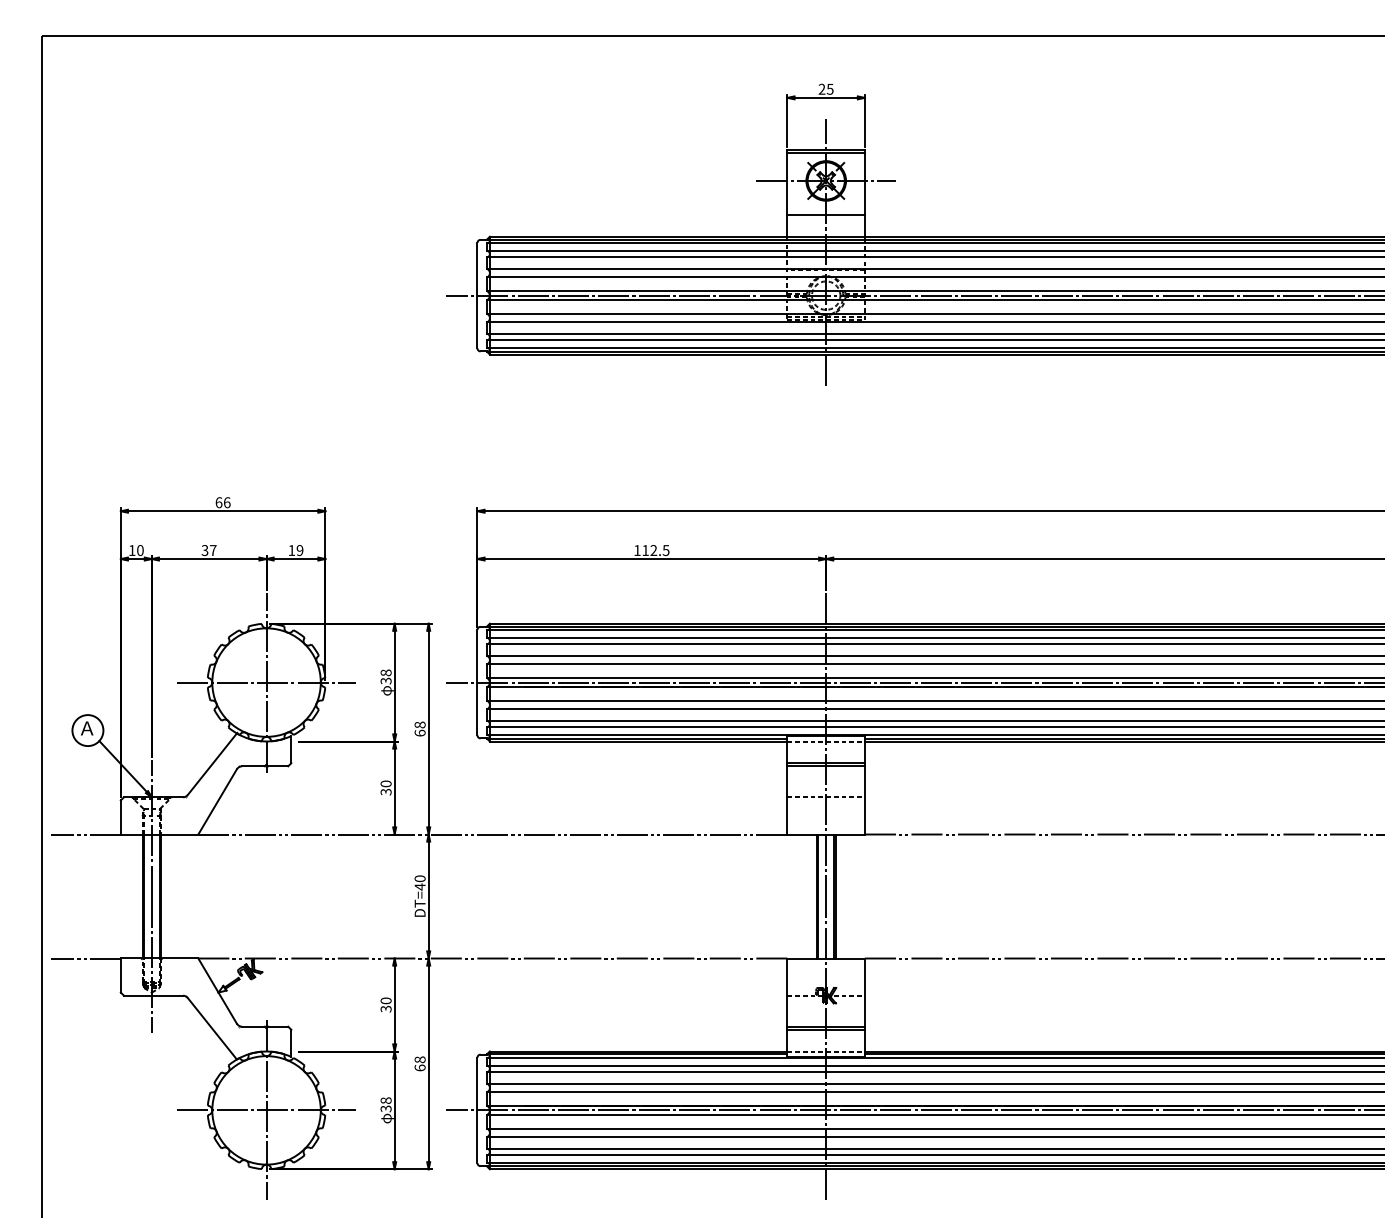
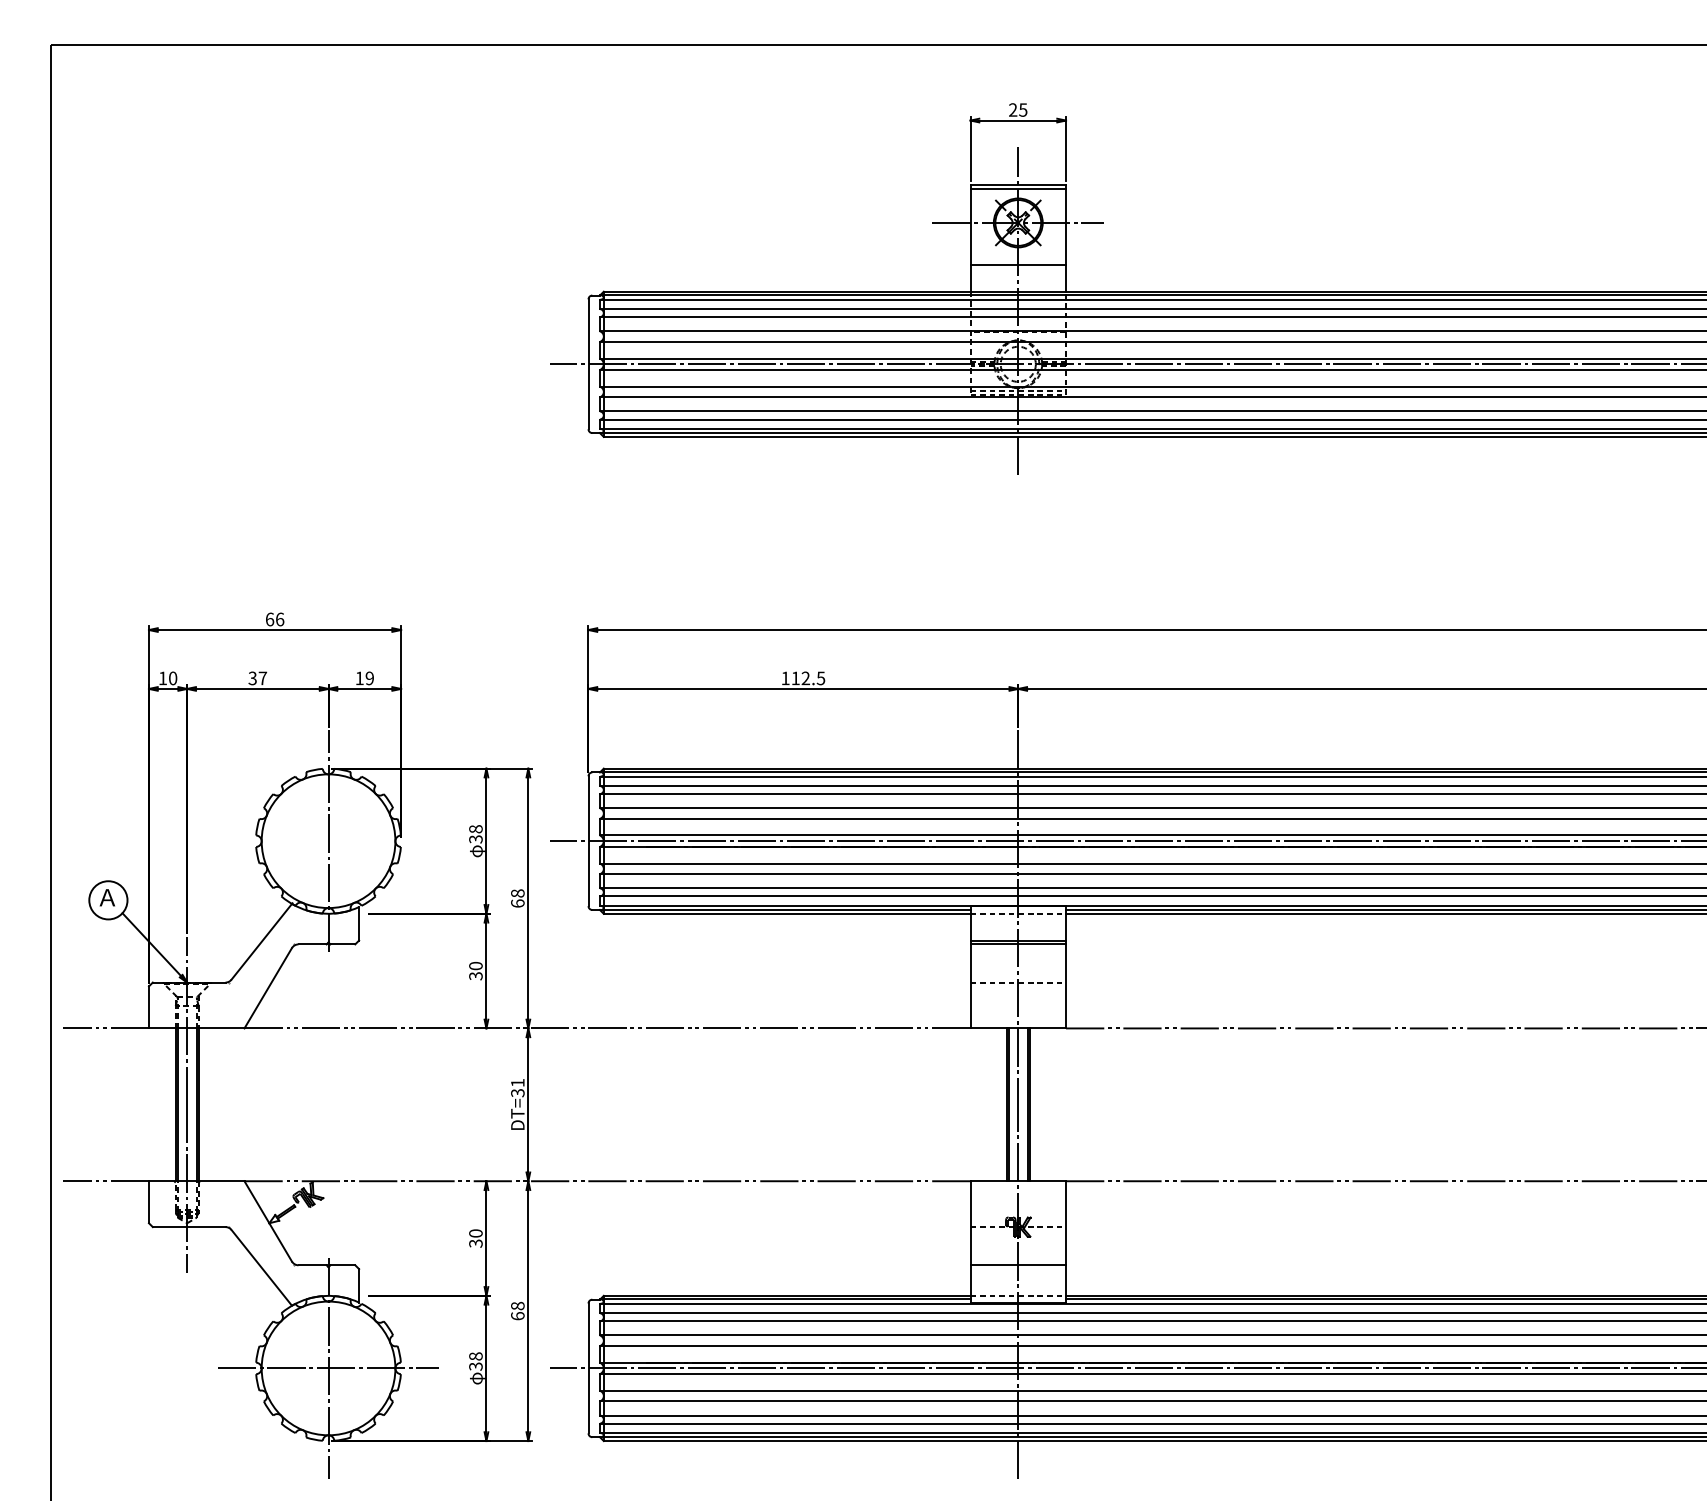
line: (266, 682) -> (328, 841), removed
text: (419, 882) -> (517, 1087), DT=40 -> DT=31
line: (826, 1030) -> (1018, 1269), removed

